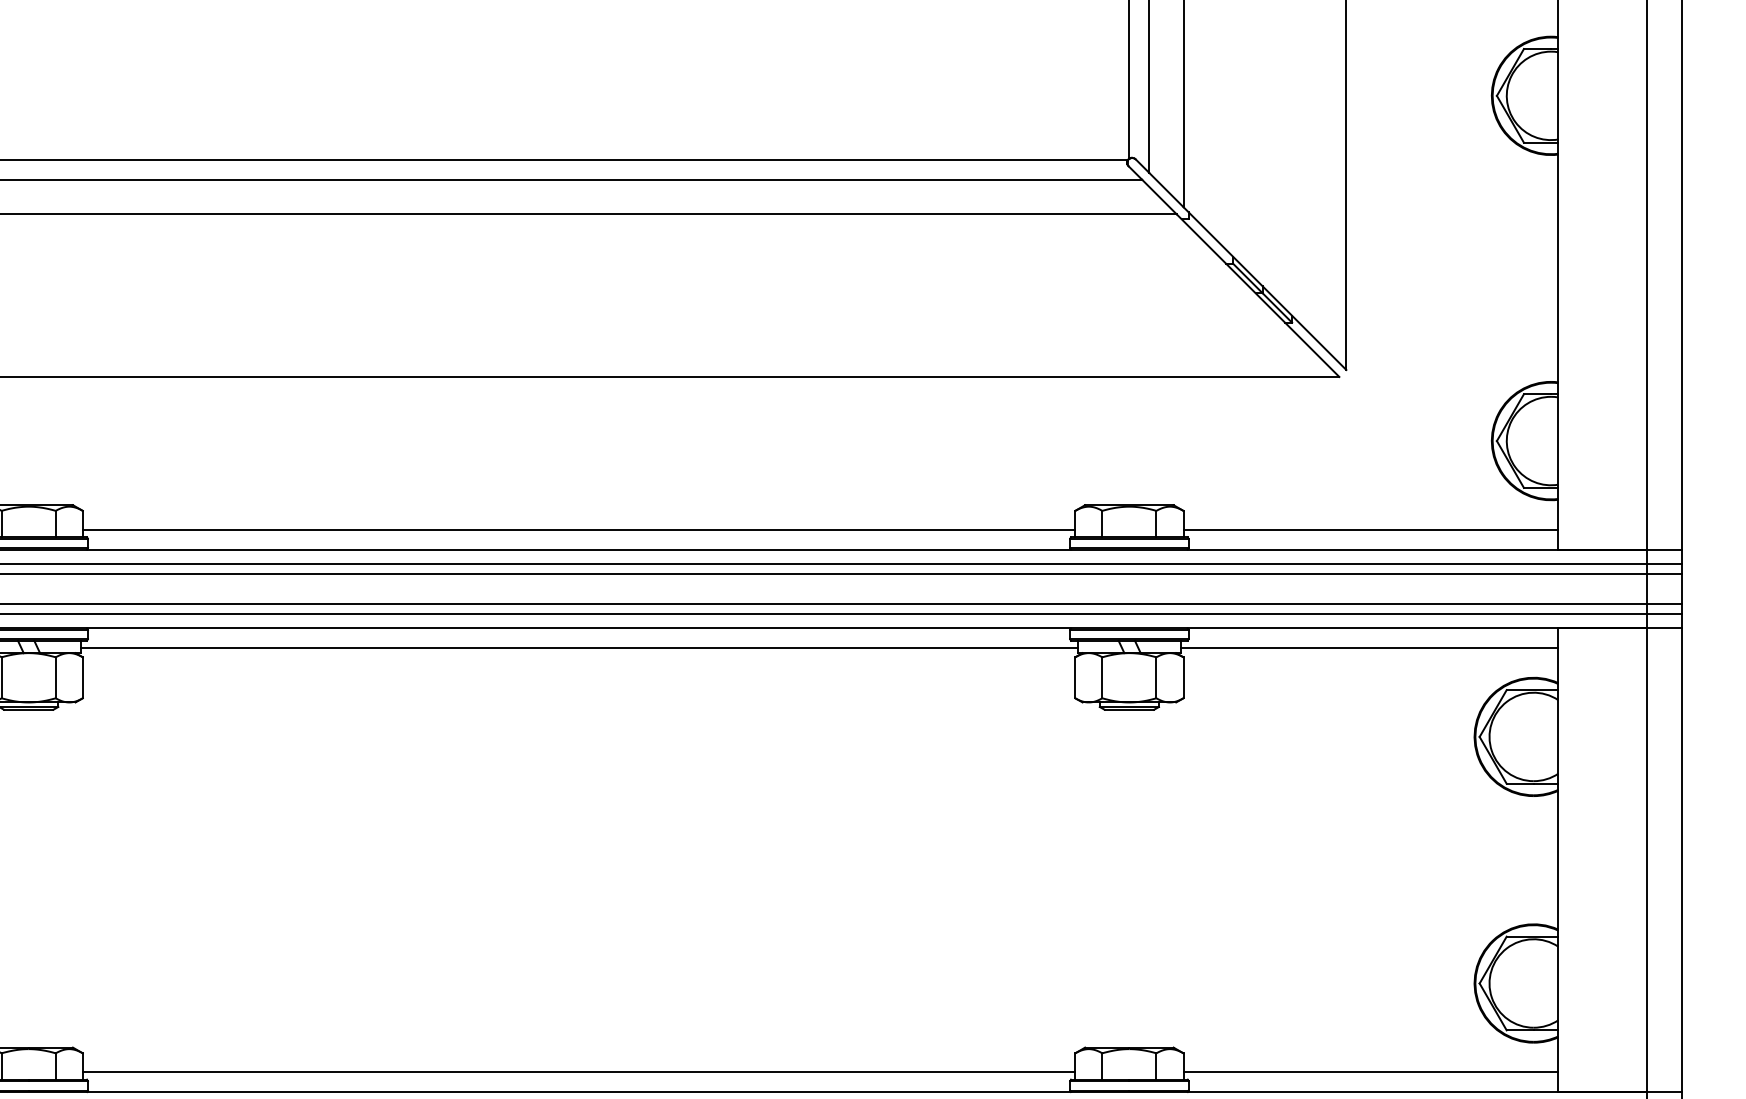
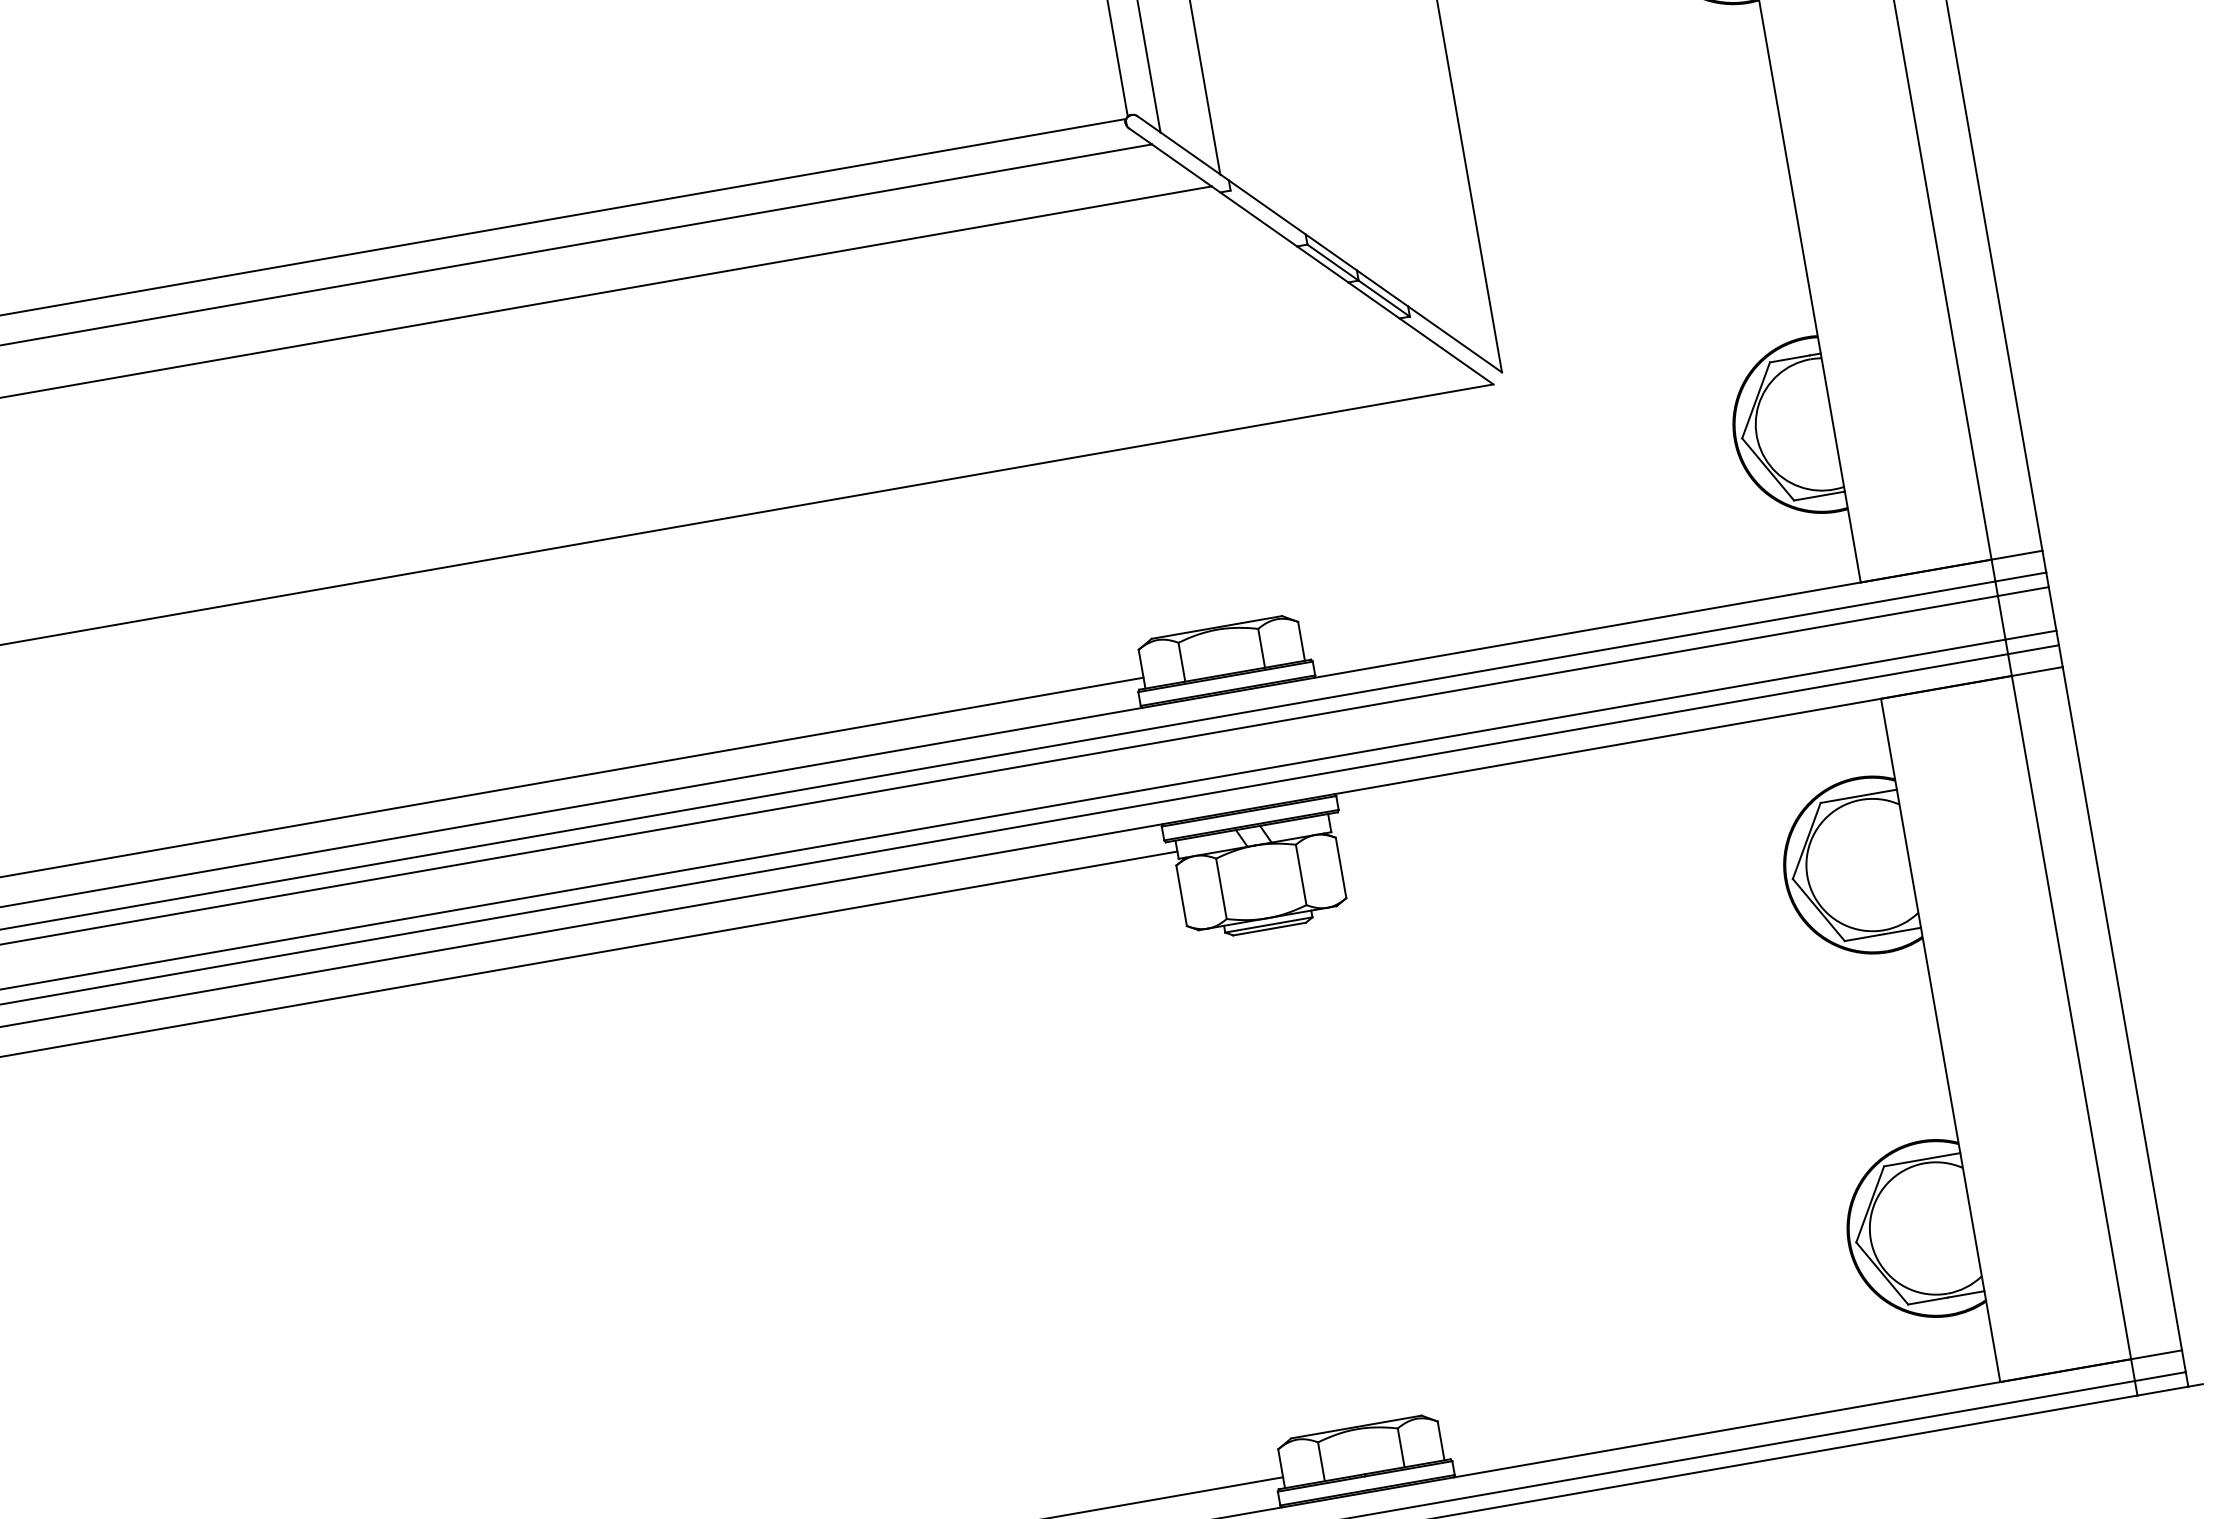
line: (1370, 529) -> (1578, 601), removed
line: (1369, 648) -> (1607, 776), removed
line: (1370, 1072) -> (1718, 1401), removed

